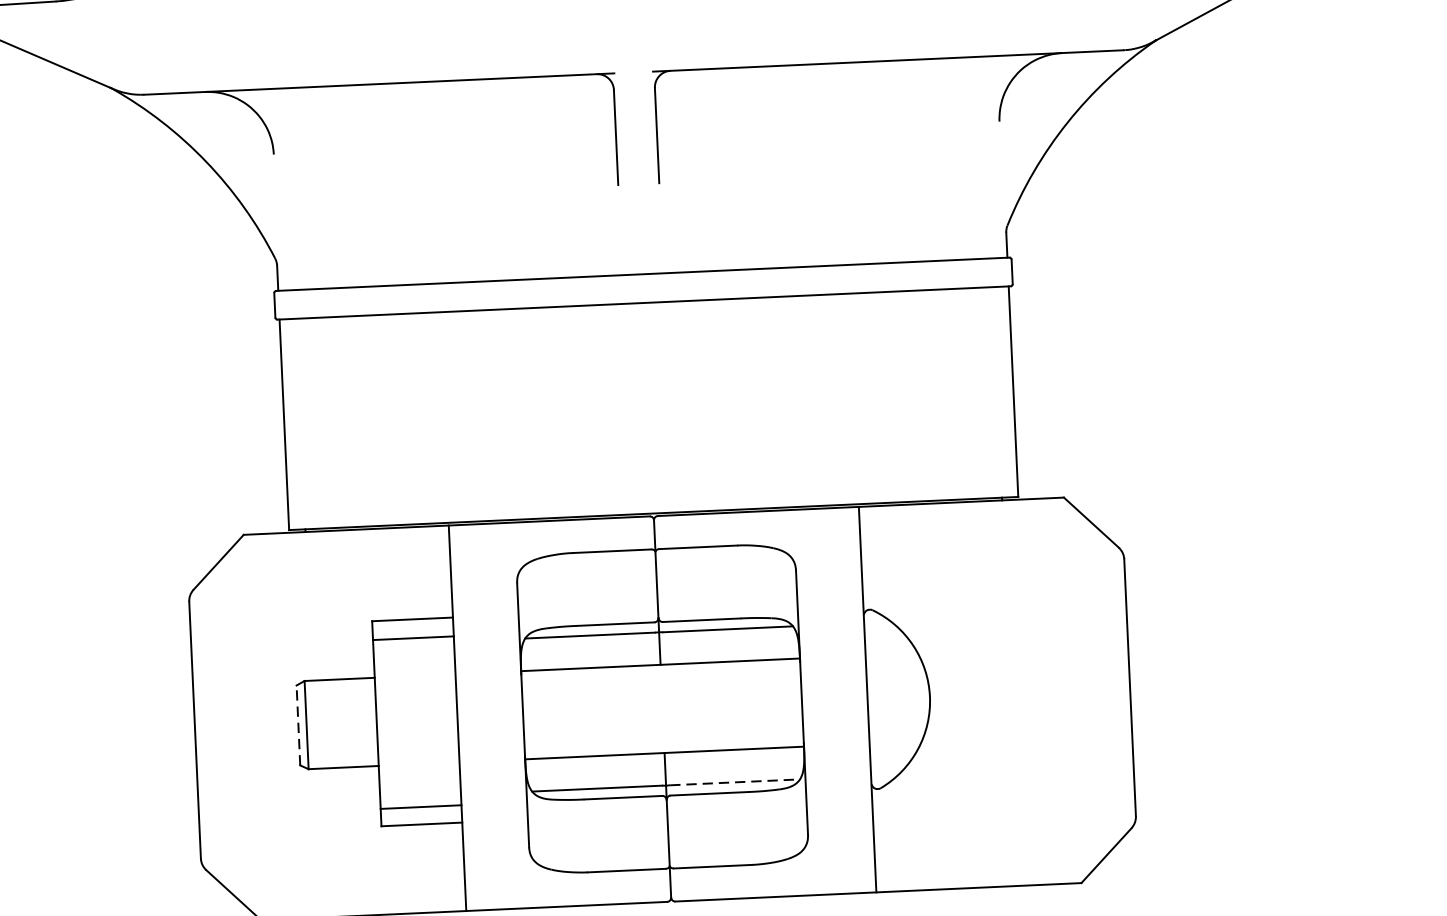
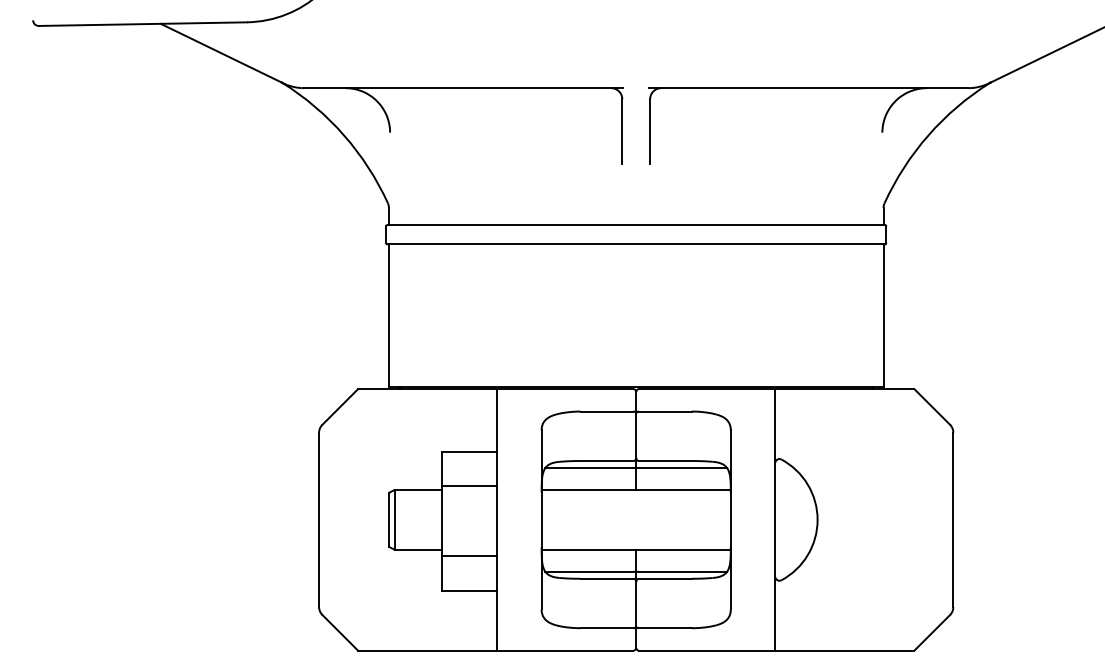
line: (413, 638) -> (469, 486), moved
line: (298, 724) -> (389, 519), dashed -> solid
line: (735, 781) -> (683, 571), dashed -> solid
line: (420, 806) -> (469, 555), moved

